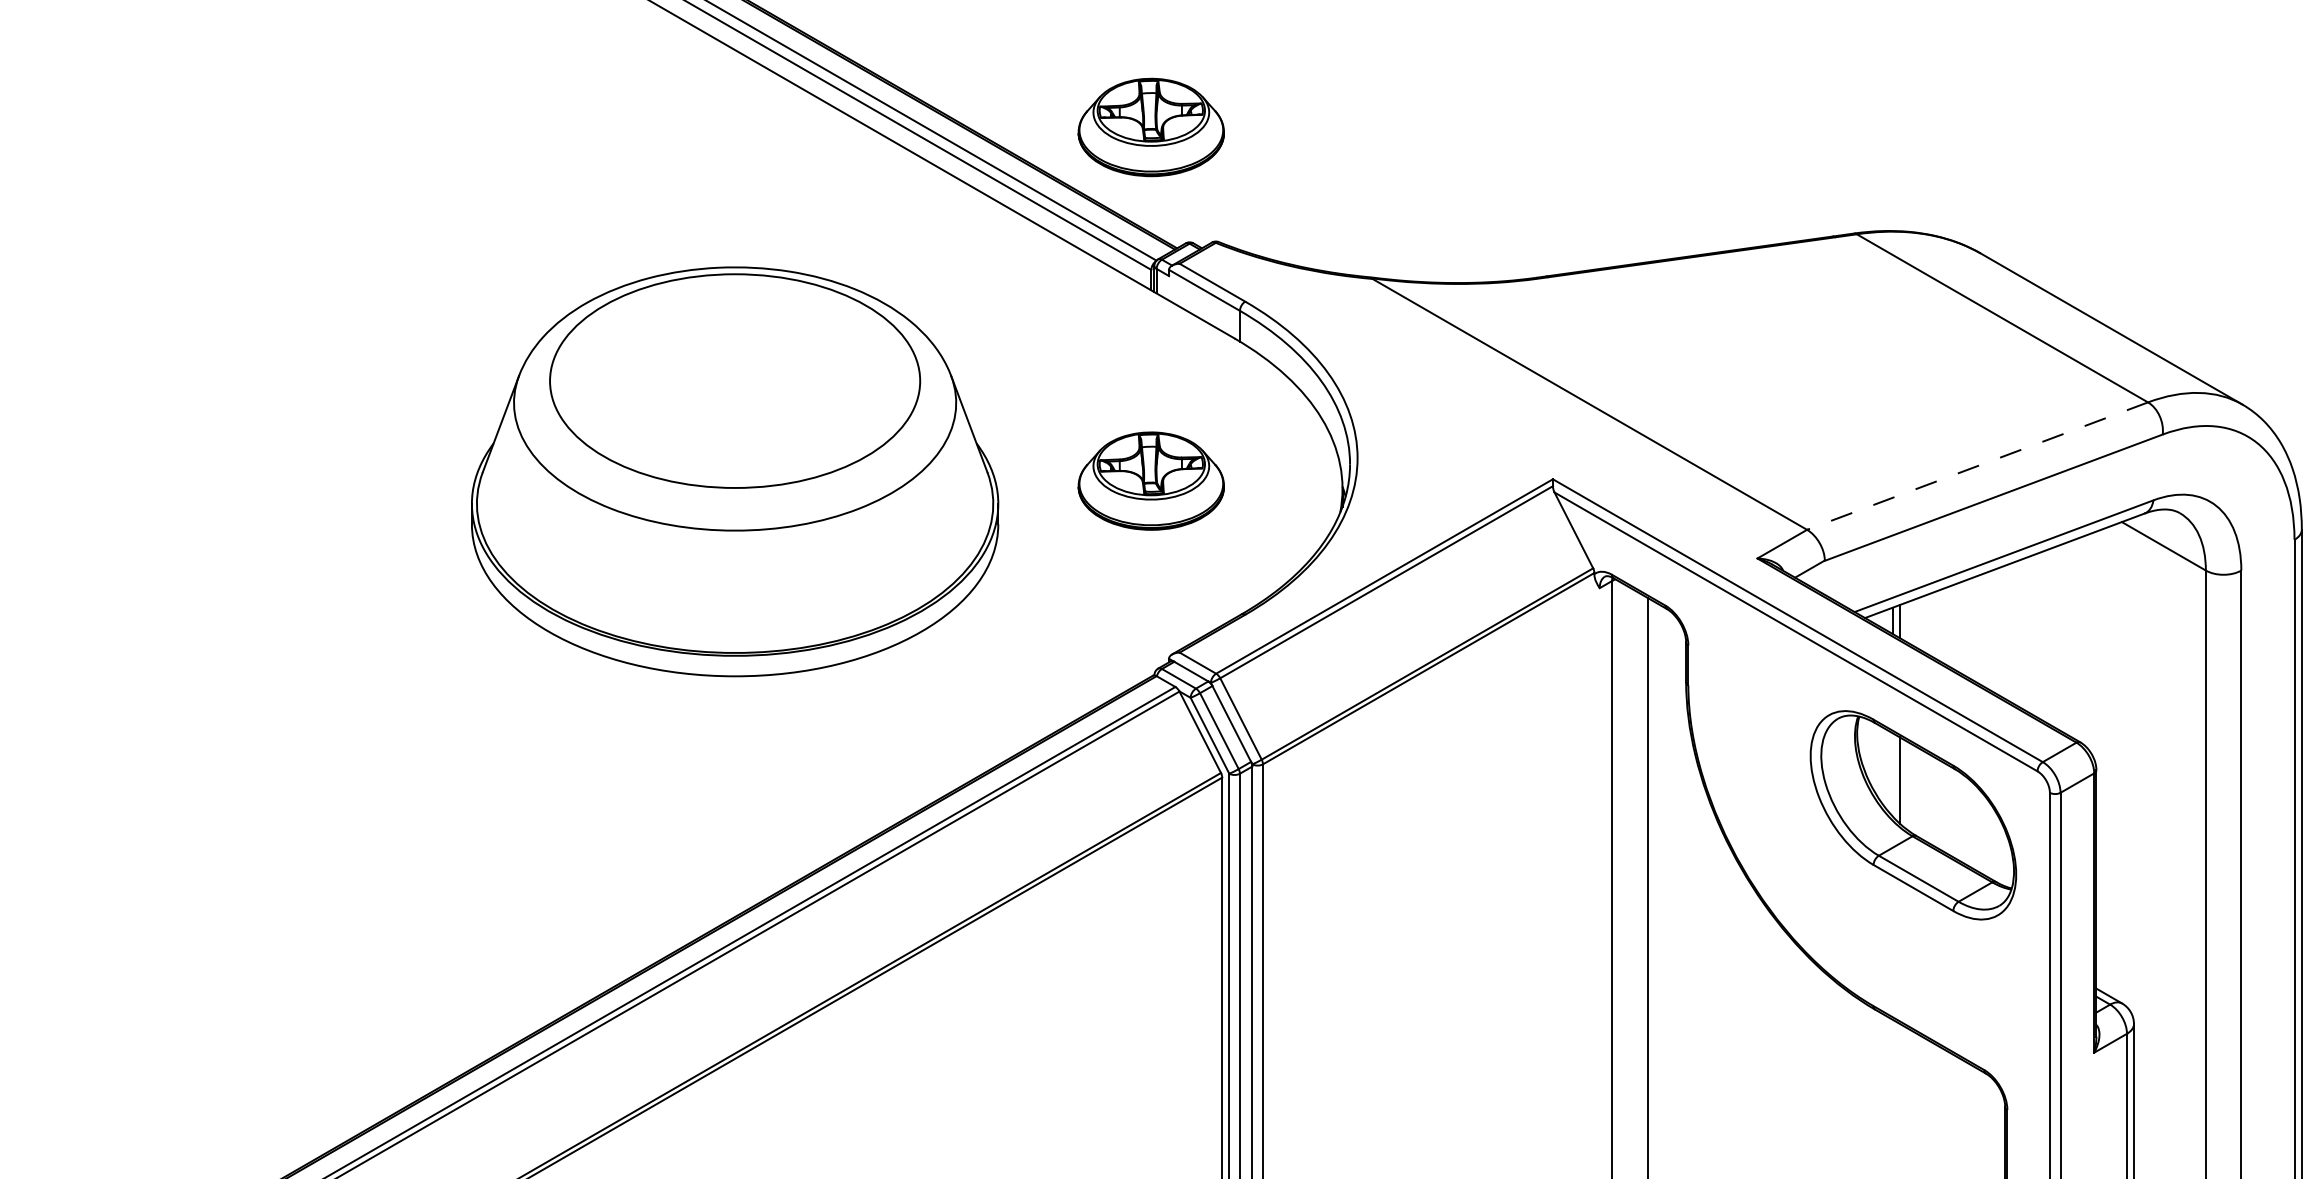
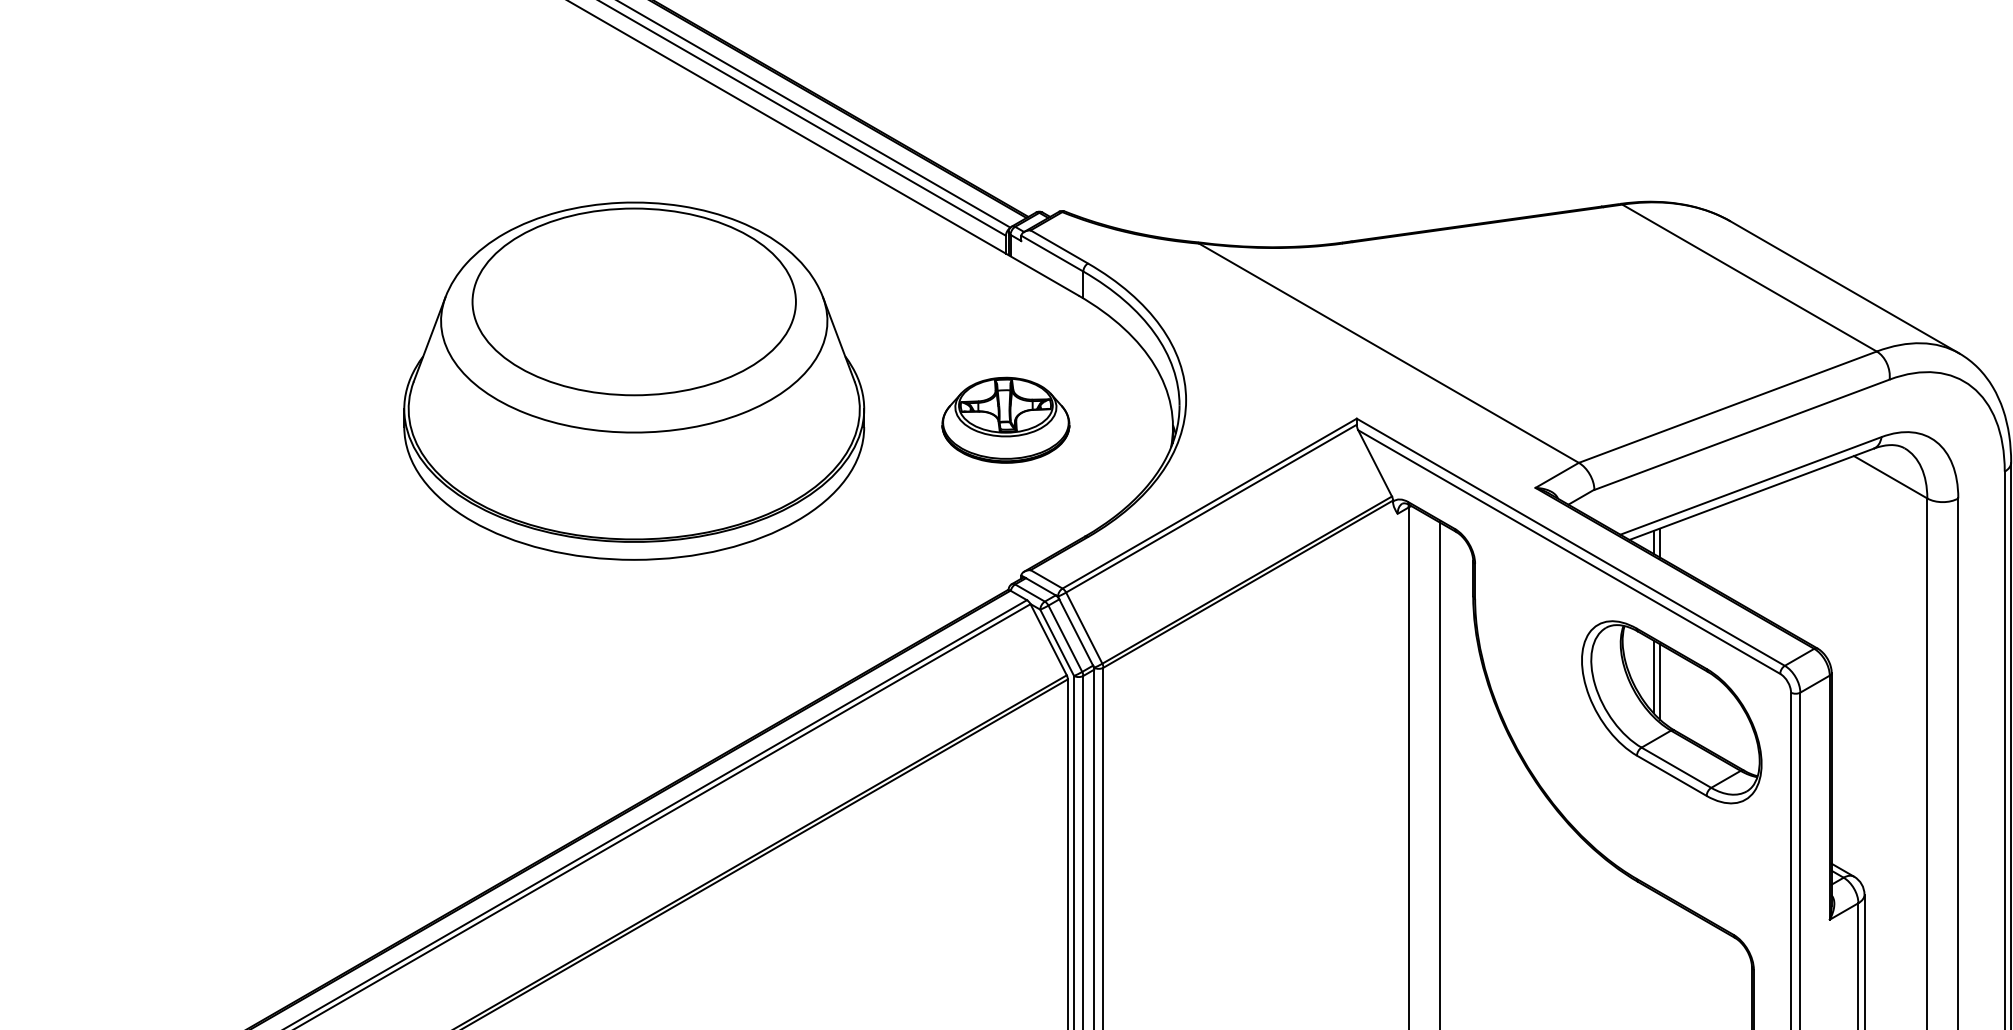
part: (1150, 126) -> (1005, 110), removed
line: (1977, 466) -> (1727, 407), dashed -> solid
part: (735, 471) -> (634, 380), moved
line: (1892, 774) -> (1653, 676), added

